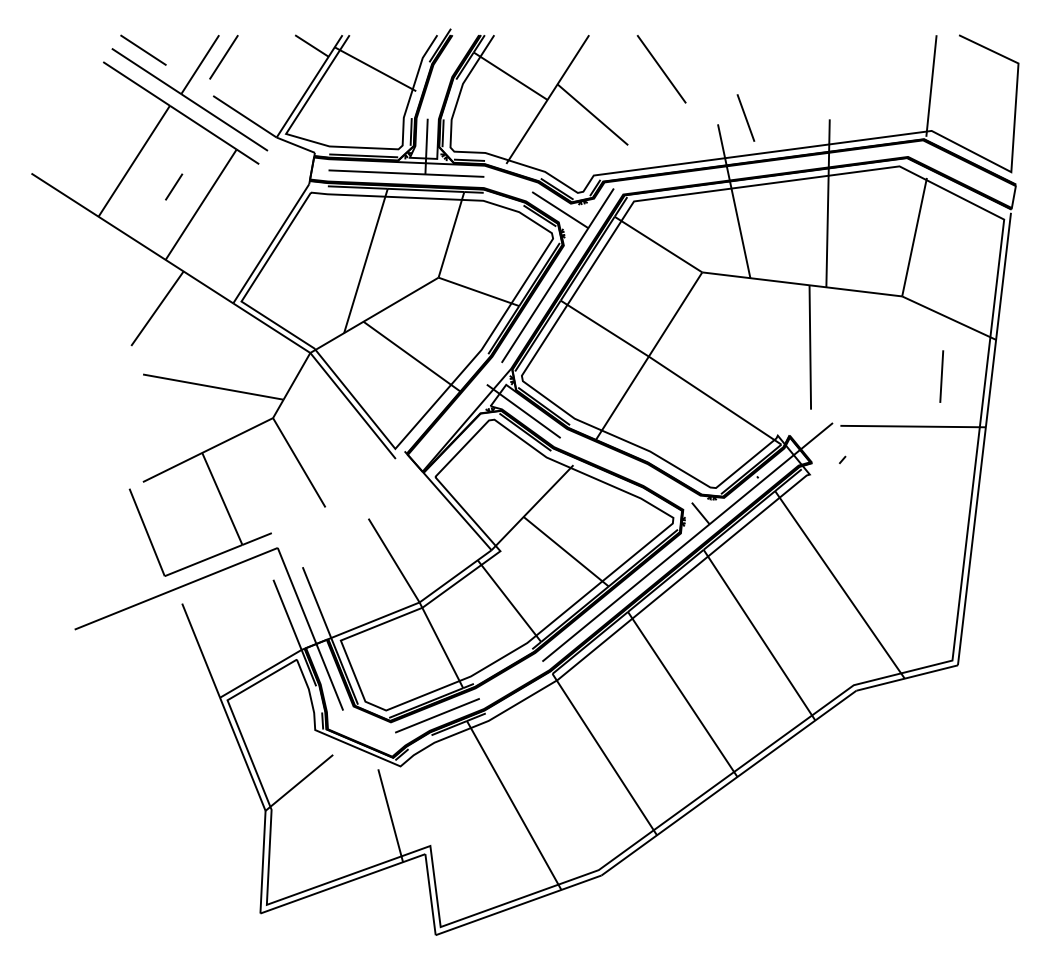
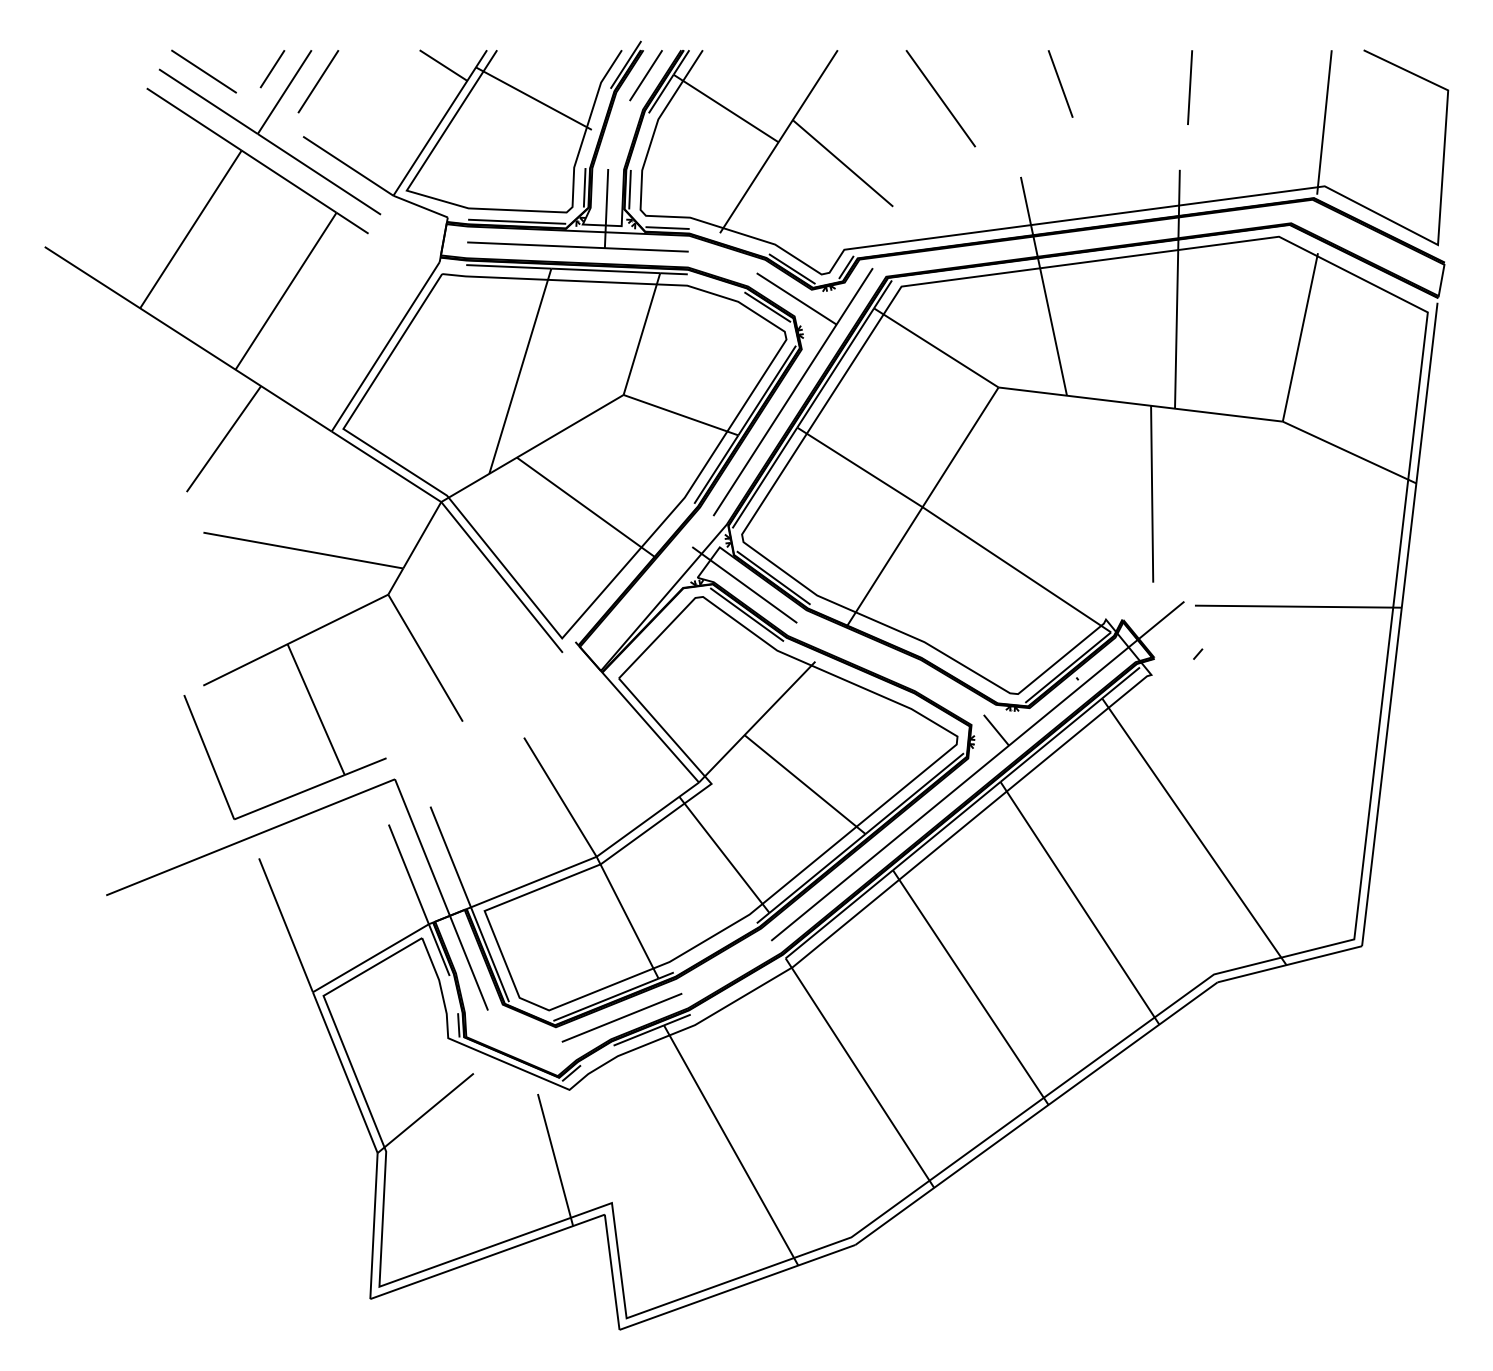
line: (453, 52) -> (645, 75), added
line: (745, 117) -> (1060, 83), moved
line: (174, 187) -> (272, 69), moved
line: (941, 376) -> (1189, 87), moved

